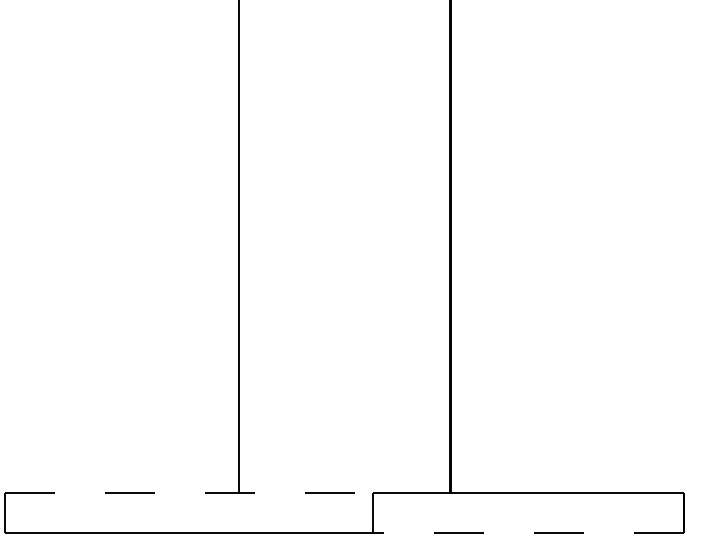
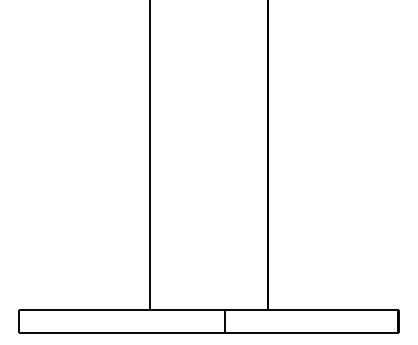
line: (189, 493) -> (122, 310), dashed -> solid
line: (528, 532) -> (311, 332), dashed -> solid

